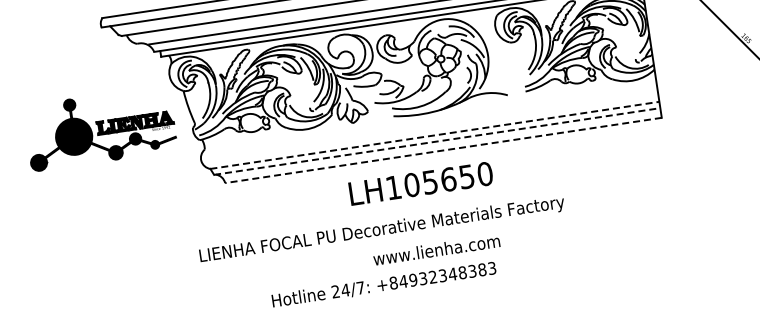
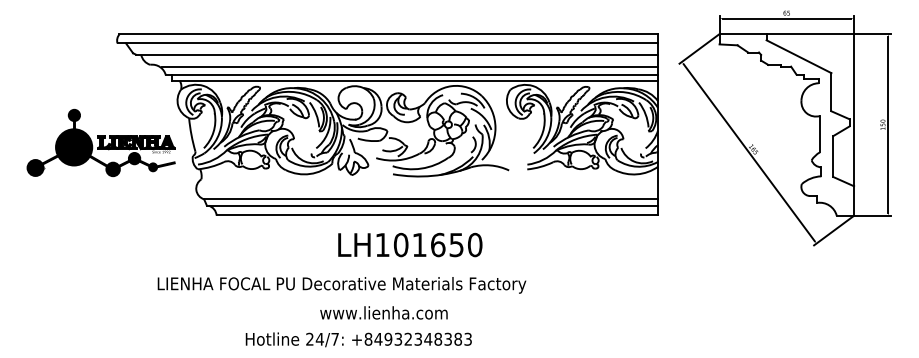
line: (435, 135) -> (431, 199), dashed -> solid
line: (437, 141) -> (432, 205), dashed -> solid
line: (443, 150) -> (437, 215), dashed -> solid
text: (430, 182) -> (419, 245), LH105650 -> LH101650
text: (381, 230) -> (341, 285), moved
text: (436, 249) -> (383, 312), moved

